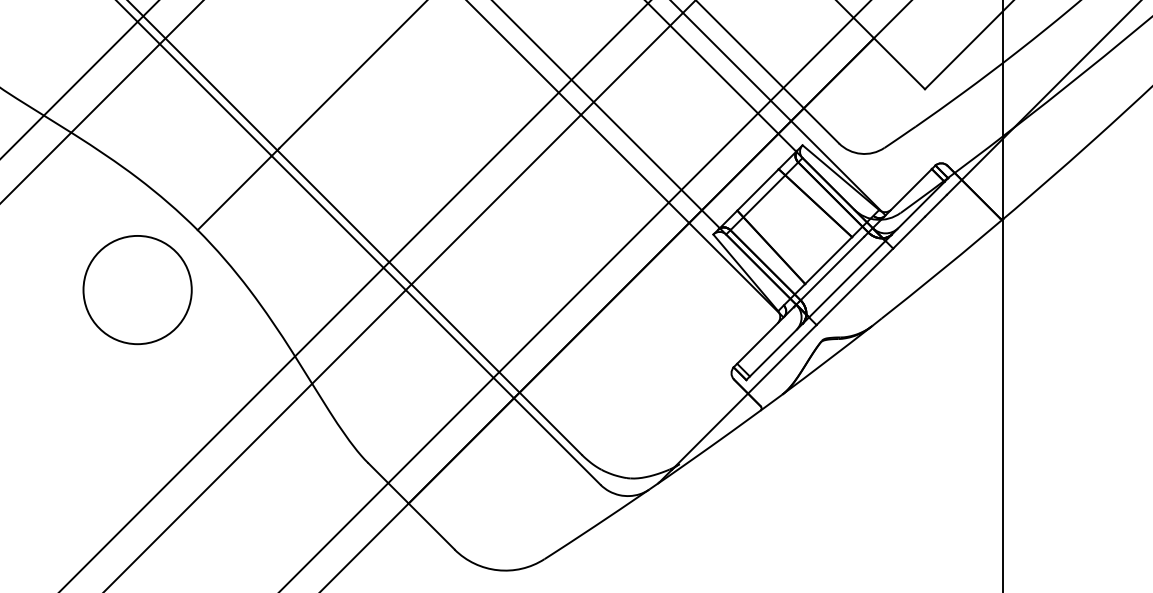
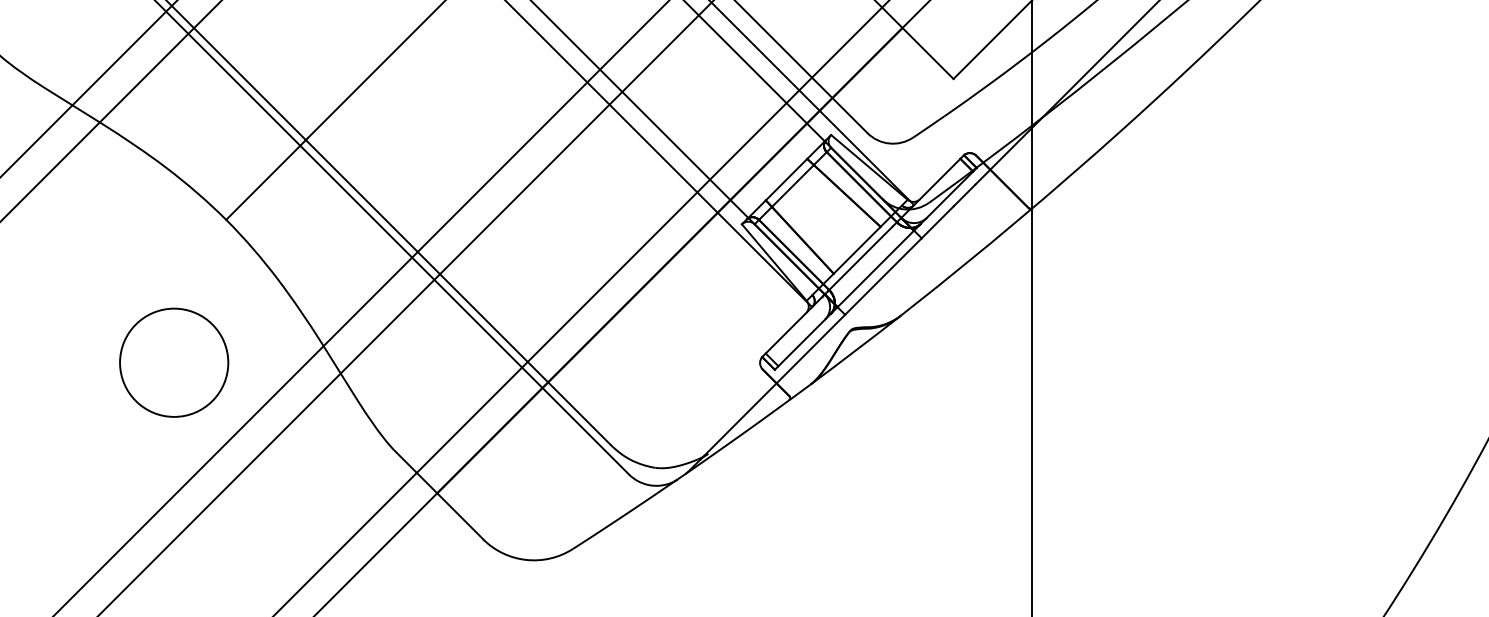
circle: (137, 289) -> (174, 362), moved

